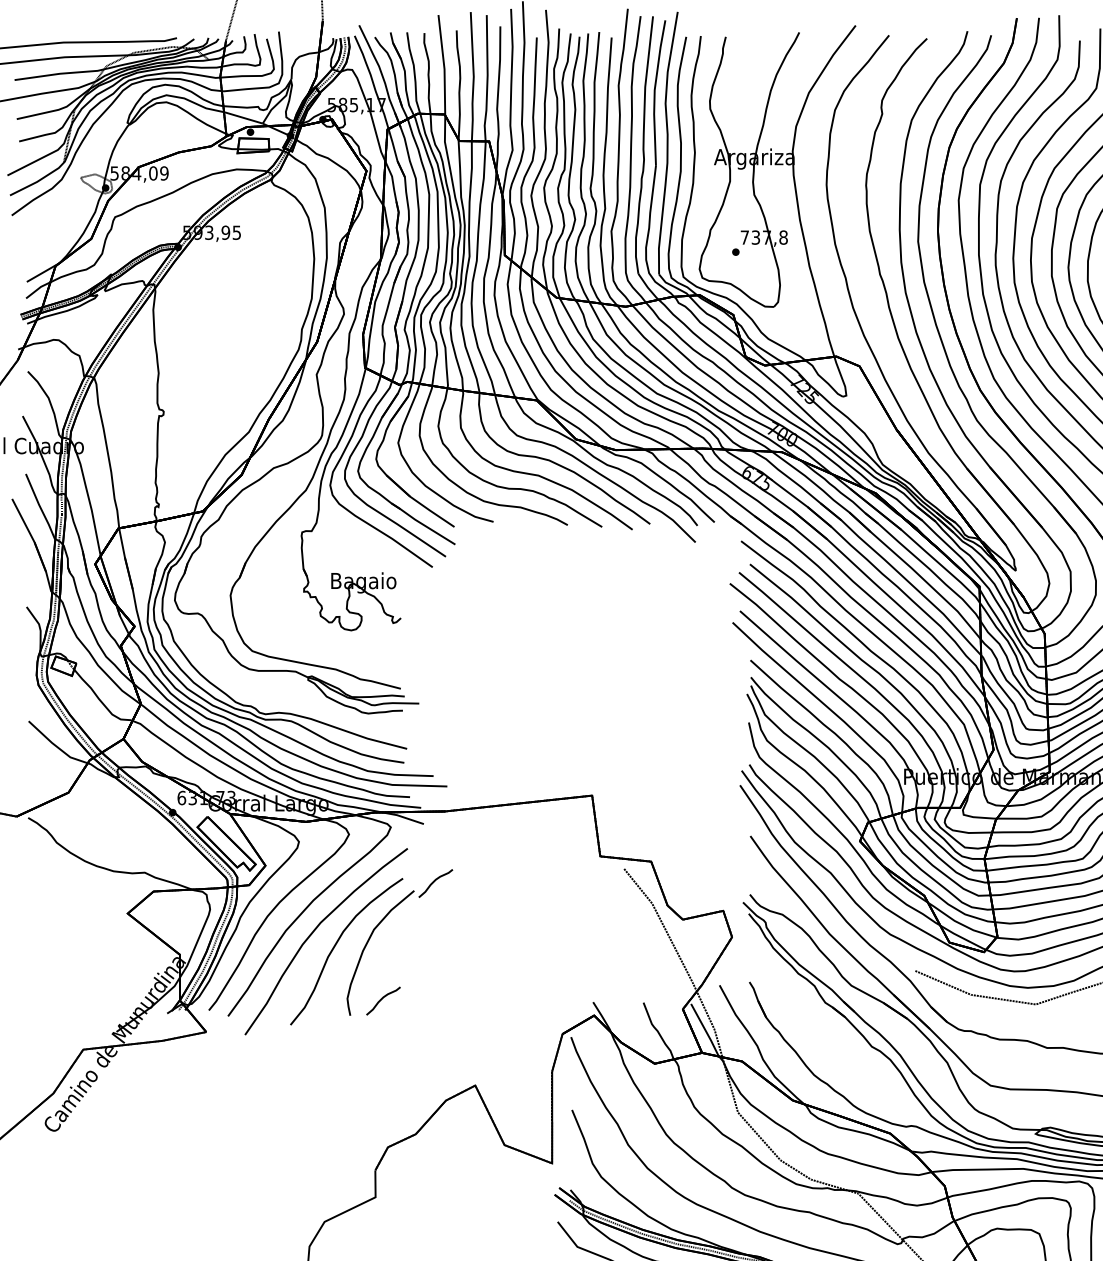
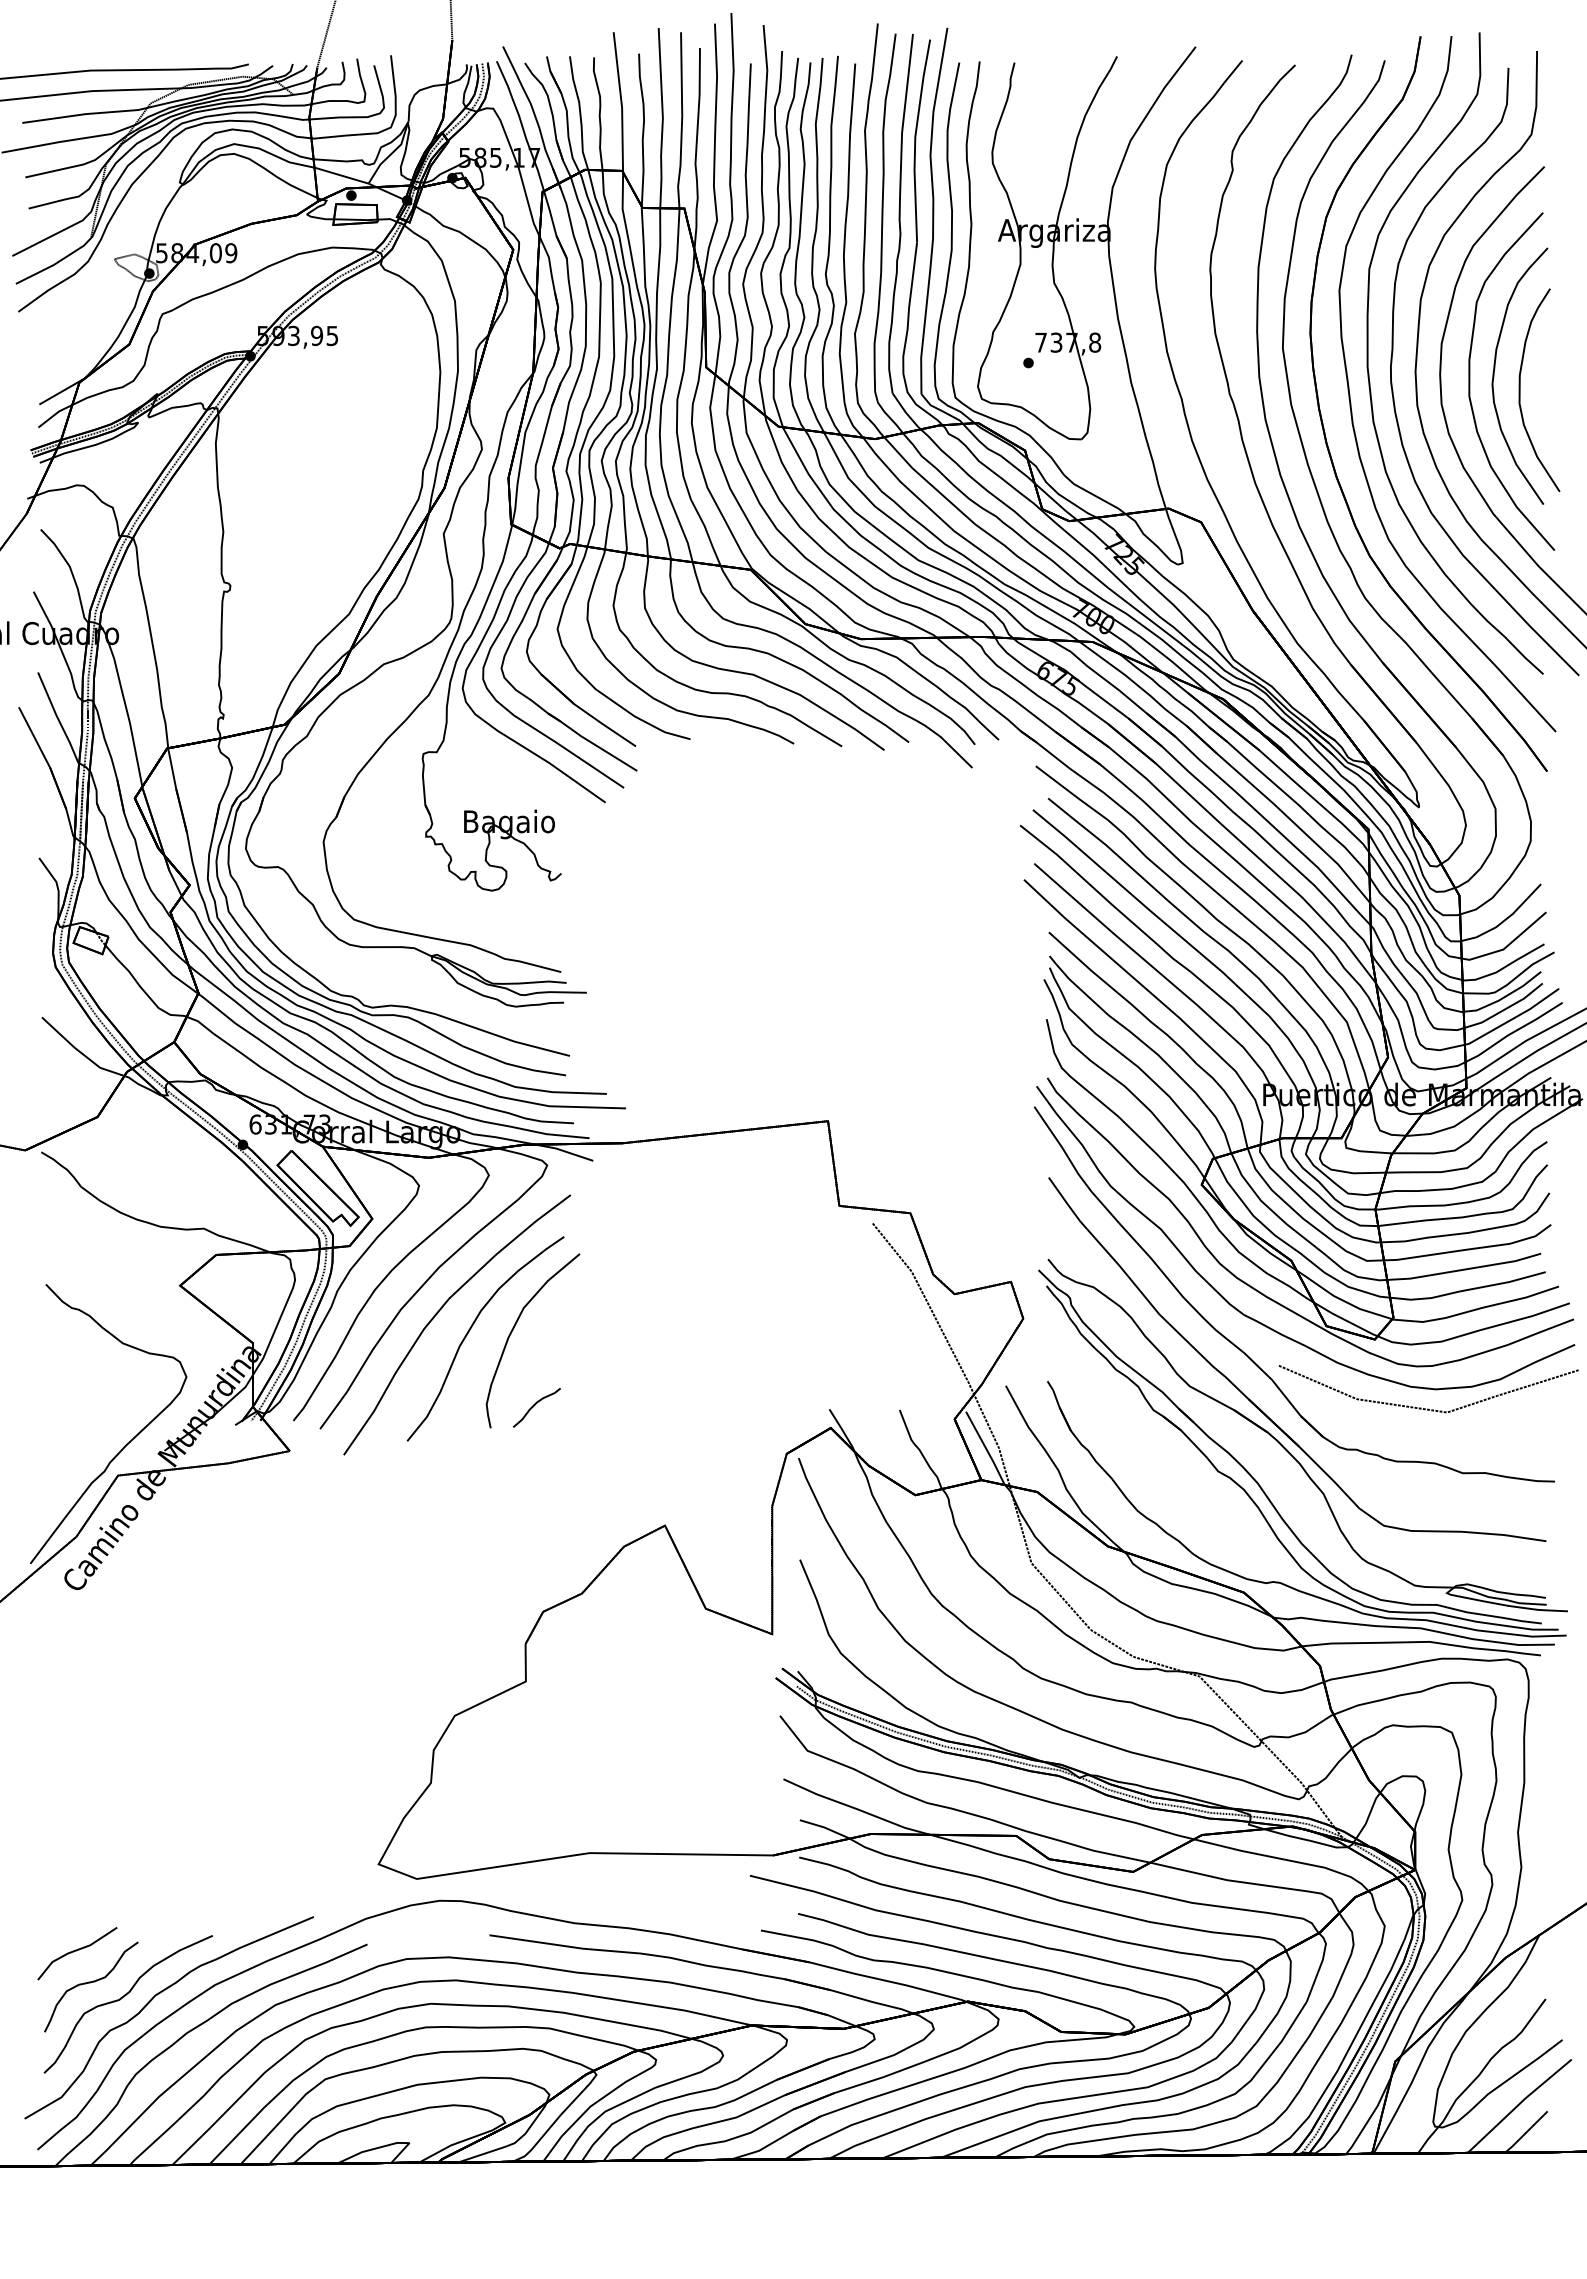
curve: (434, 881) -> (608, 1241), removed
part: (90, 1025) -> (127, 1442), added

